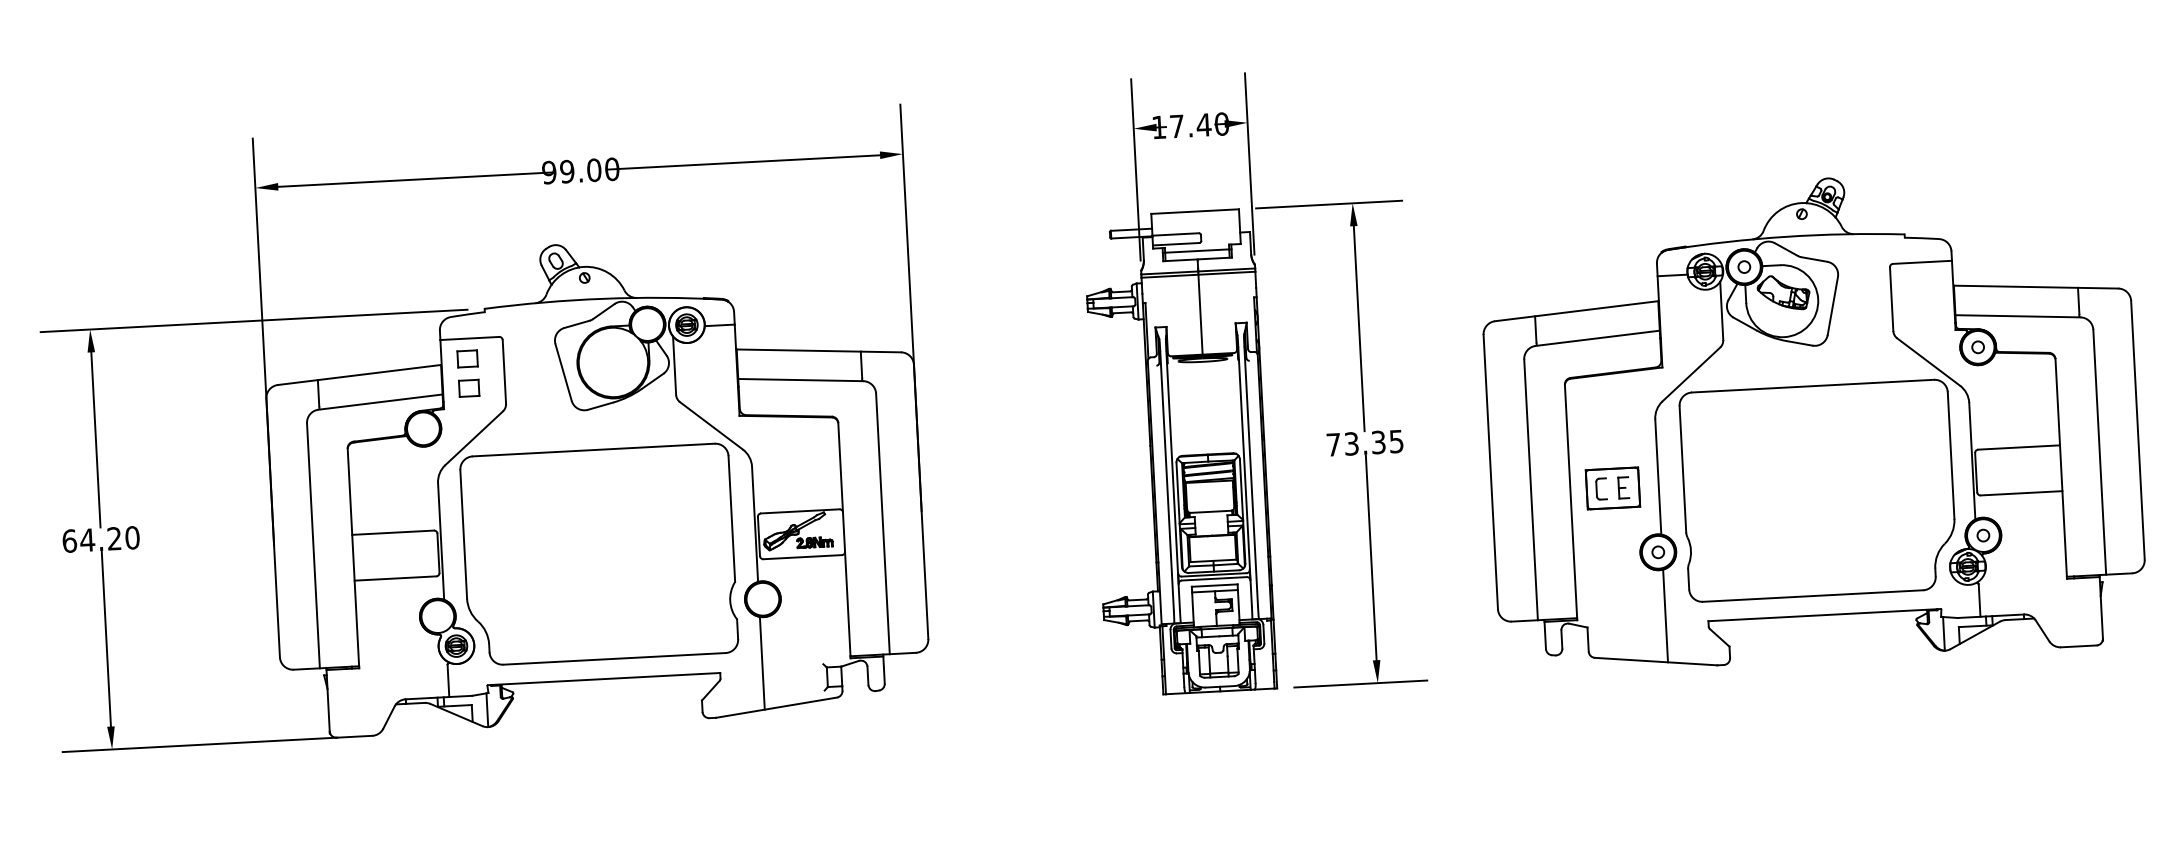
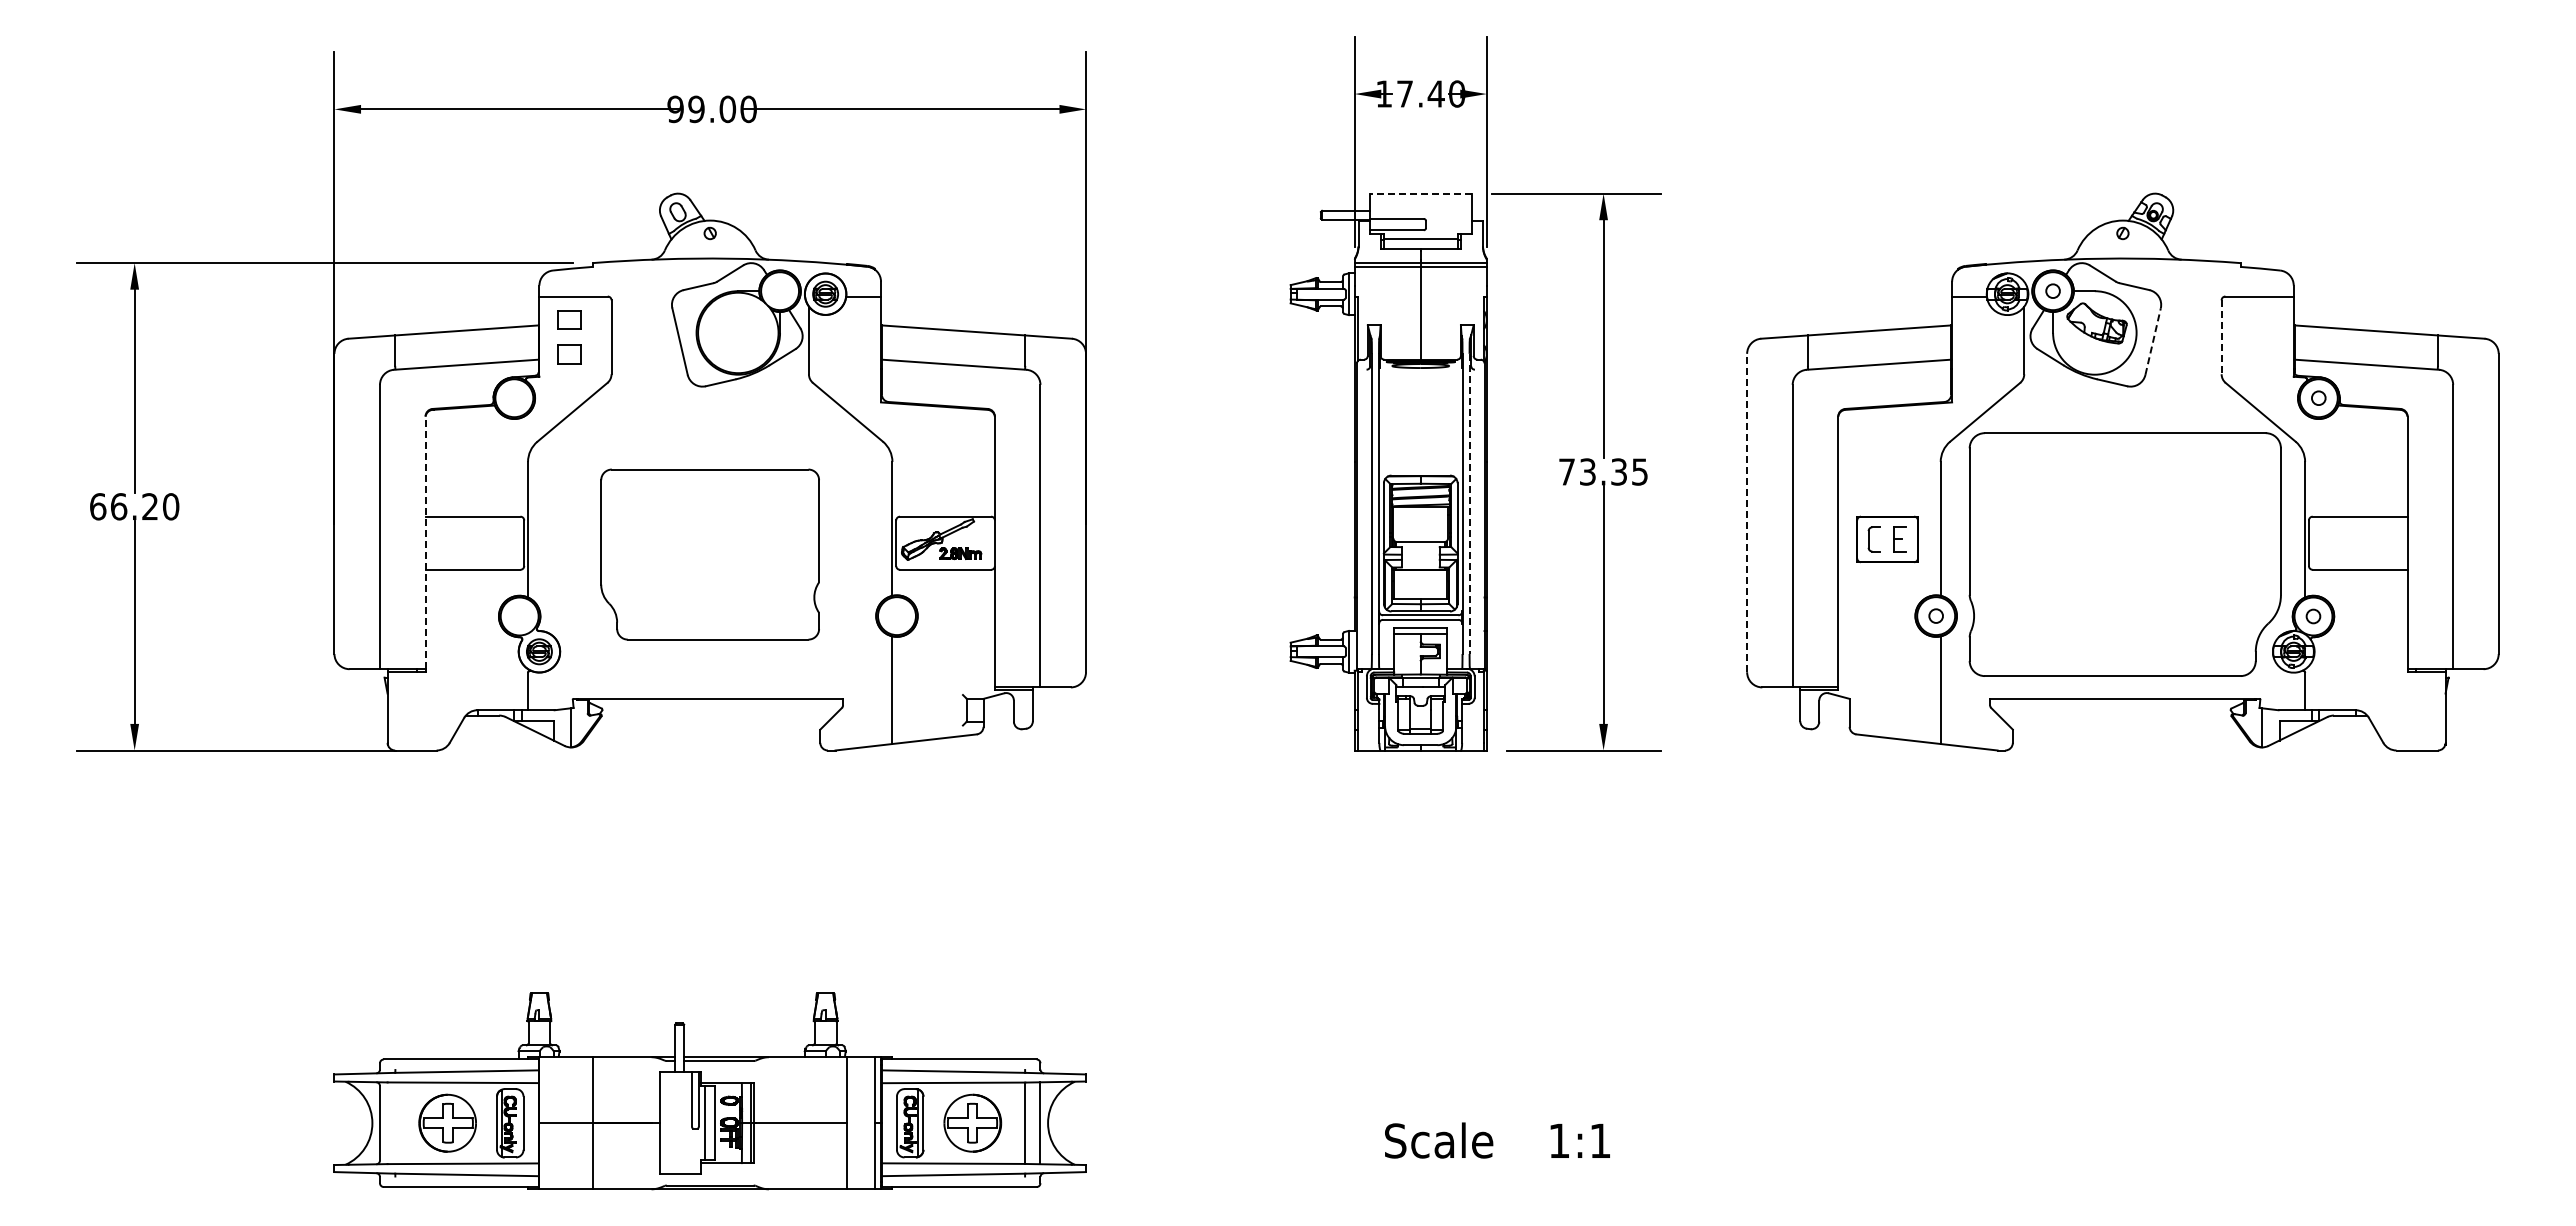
line: (1194, 211) -> (1420, 193), solid -> dashed
line: (1891, 299) -> (2221, 337), solid -> dashed
line: (1833, 305) -> (2153, 341), solid -> dashed
line: (1491, 471) -> (1747, 512), solid -> dashed
line: (1251, 477) -> (1469, 504), solid -> dashed
text: (87, 539) -> (118, 506), 64.20 -> 66.20
part: (598, 554) -> (709, 554), size x0.7
line: (353, 557) -> (425, 542), solid -> dashed

